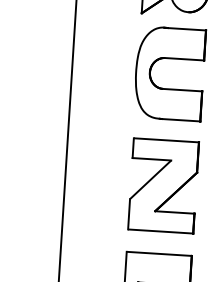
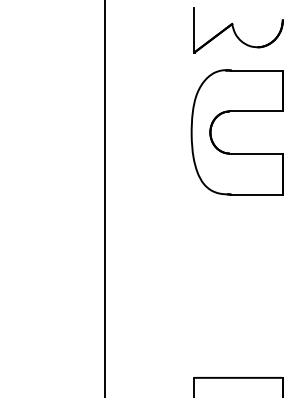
part: (163, 186) -> (238, 285), removed

